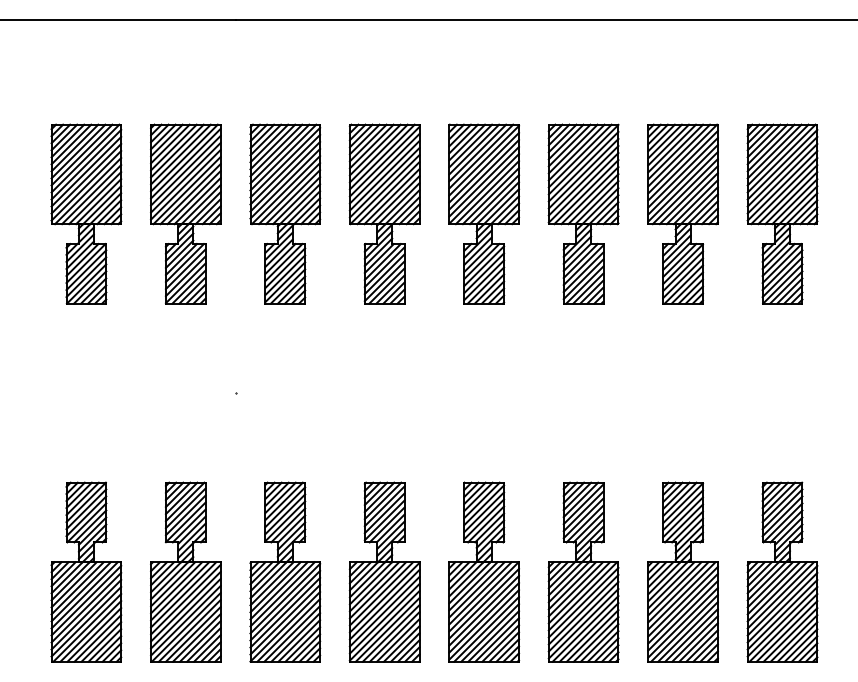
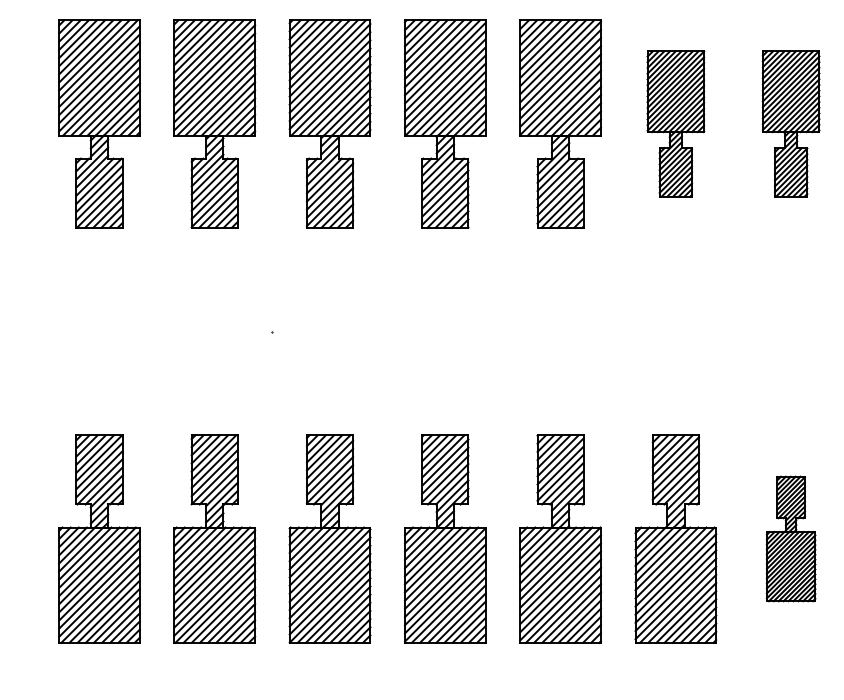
part: (583, 213) -> (675, 123), size x0.7
part: (682, 213) -> (790, 123), size x0.7
part: (682, 571) -> (790, 538), size x0.6

